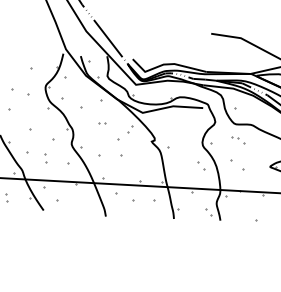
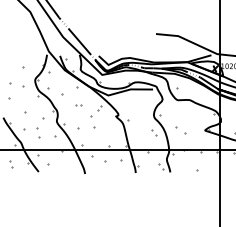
part: (238, 140) -> (180, 112), removed
part: (46, 158) -> (38, 133), size x1.6

